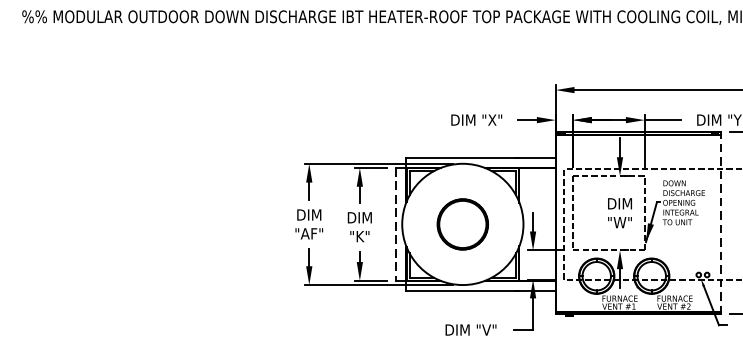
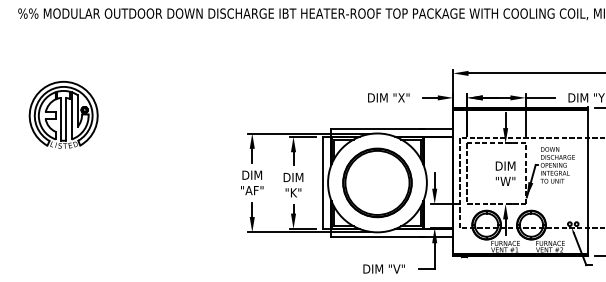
part: (77, 140) -> (63, 114), added
part: (462, 223) -> (377, 182), size x1.67
line: (720, 223) -> (587, 182), dashed -> solid
line: (396, 225) -> (323, 183), dashed -> solid

